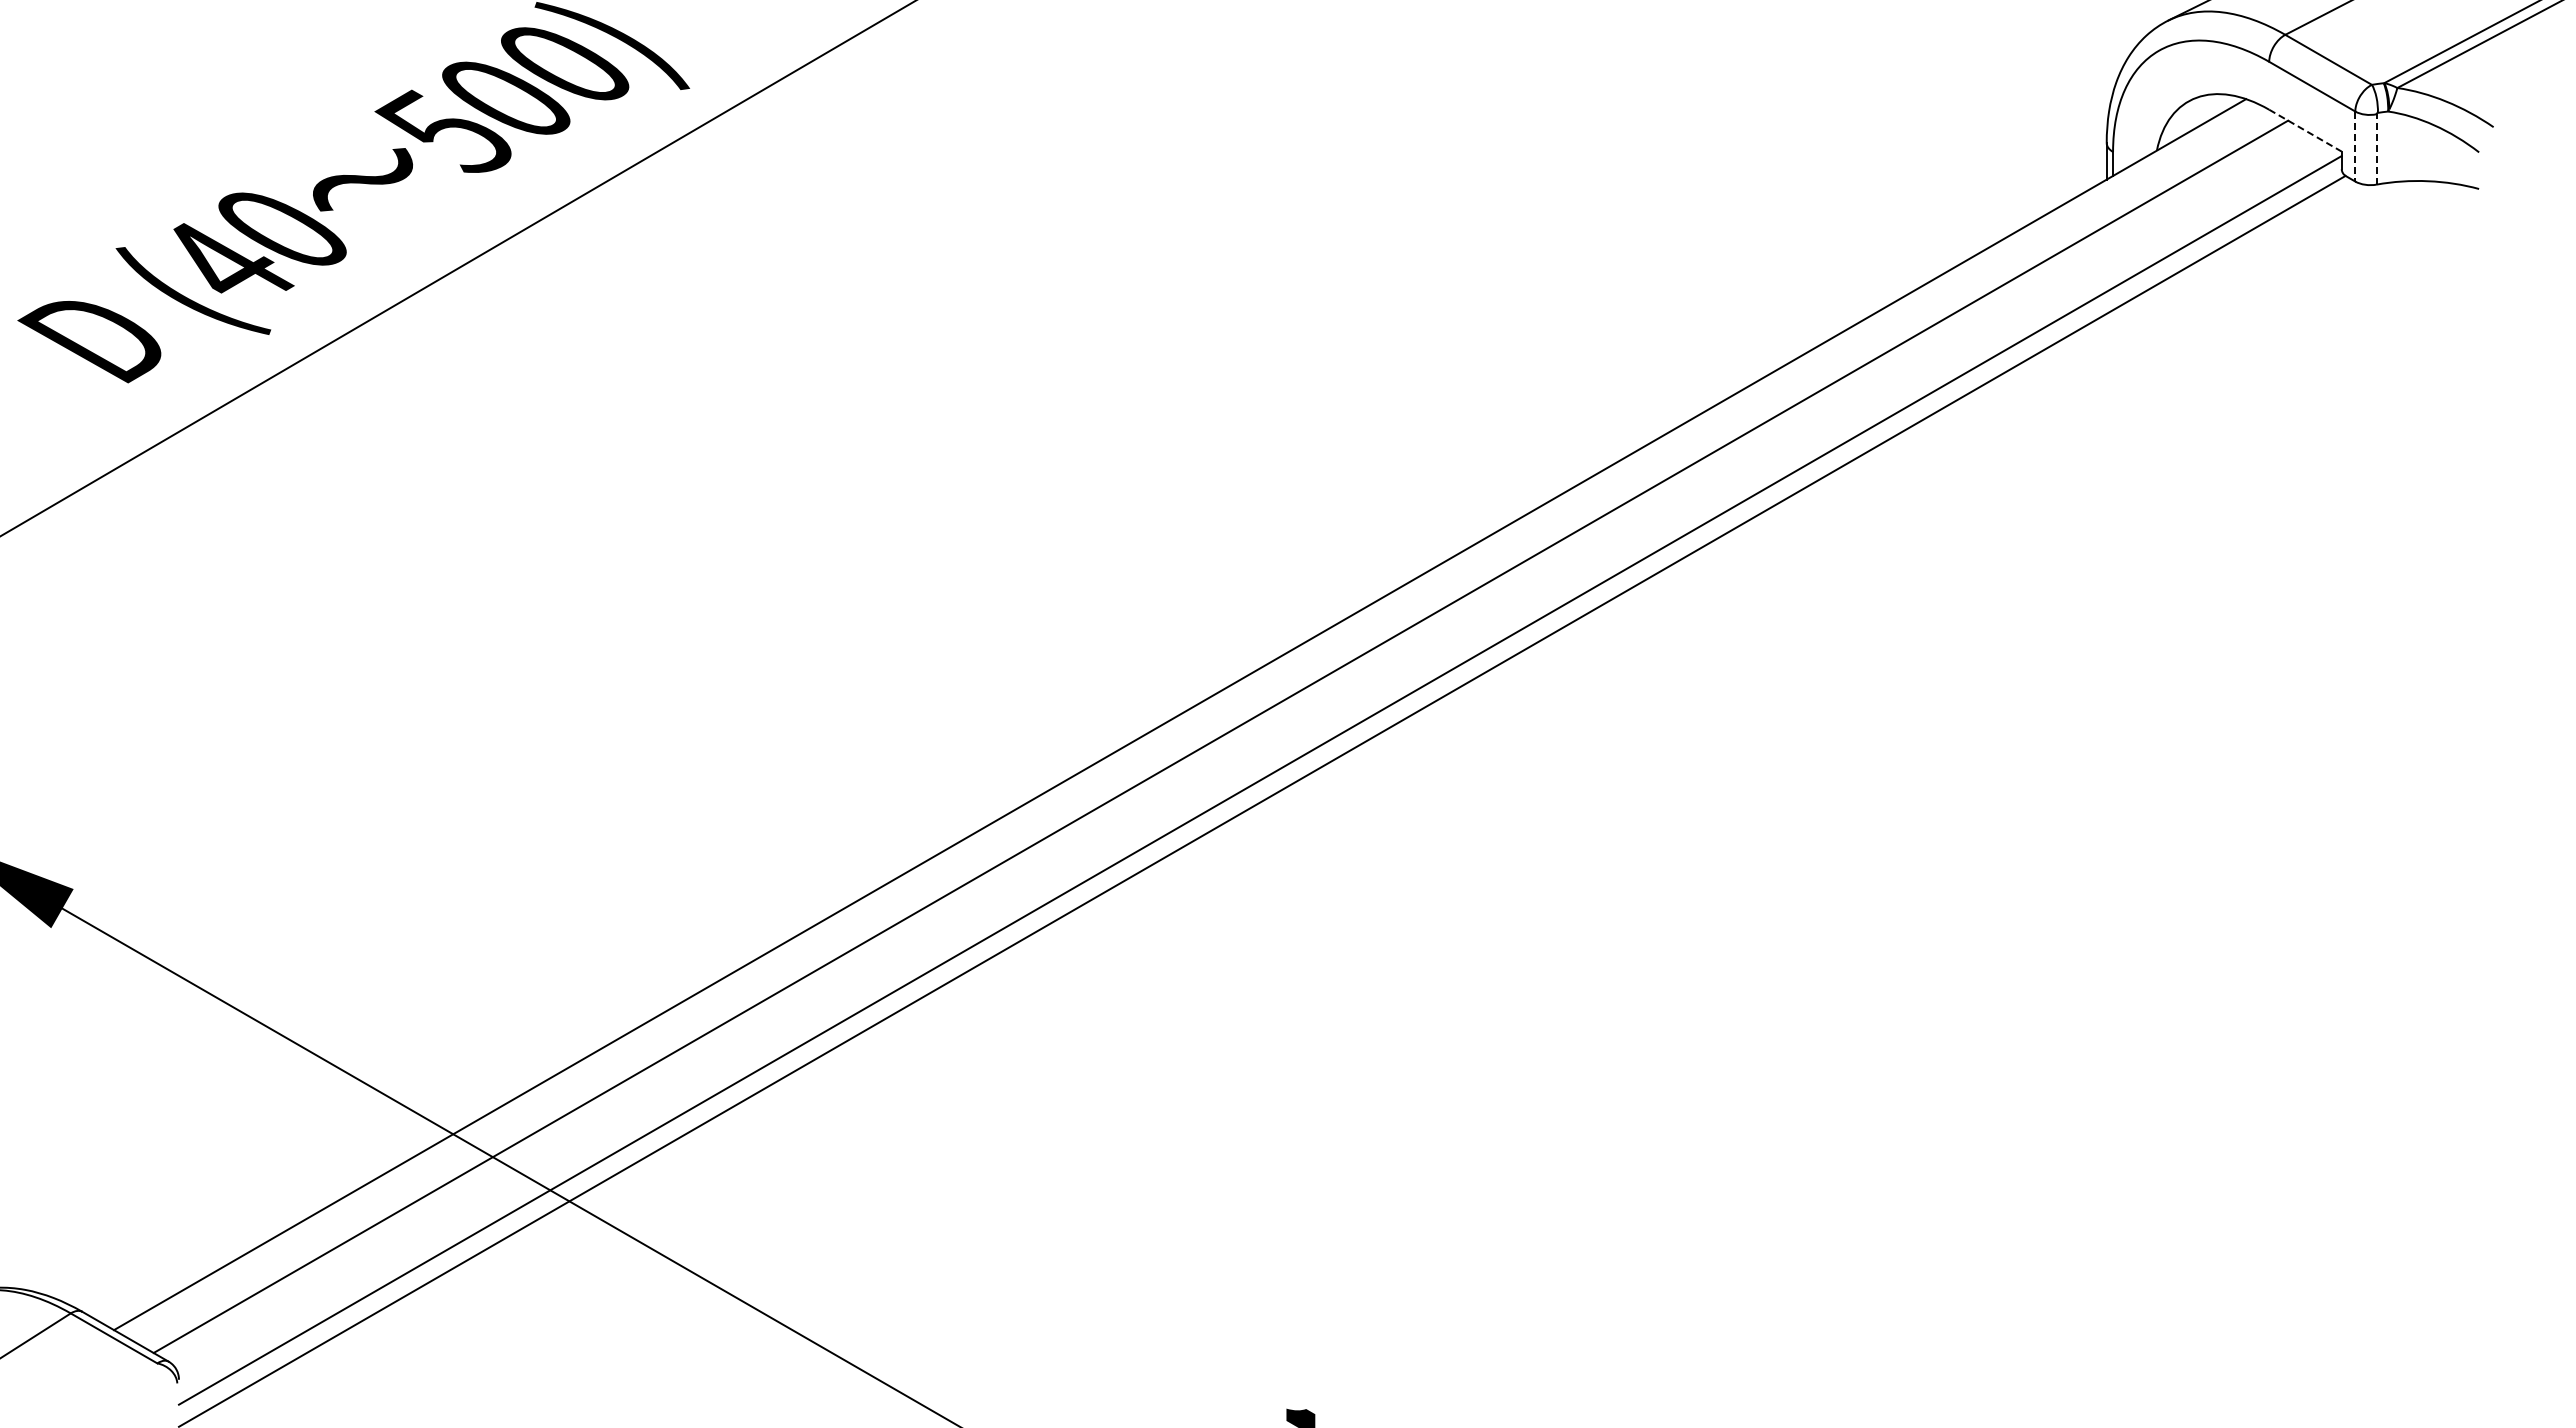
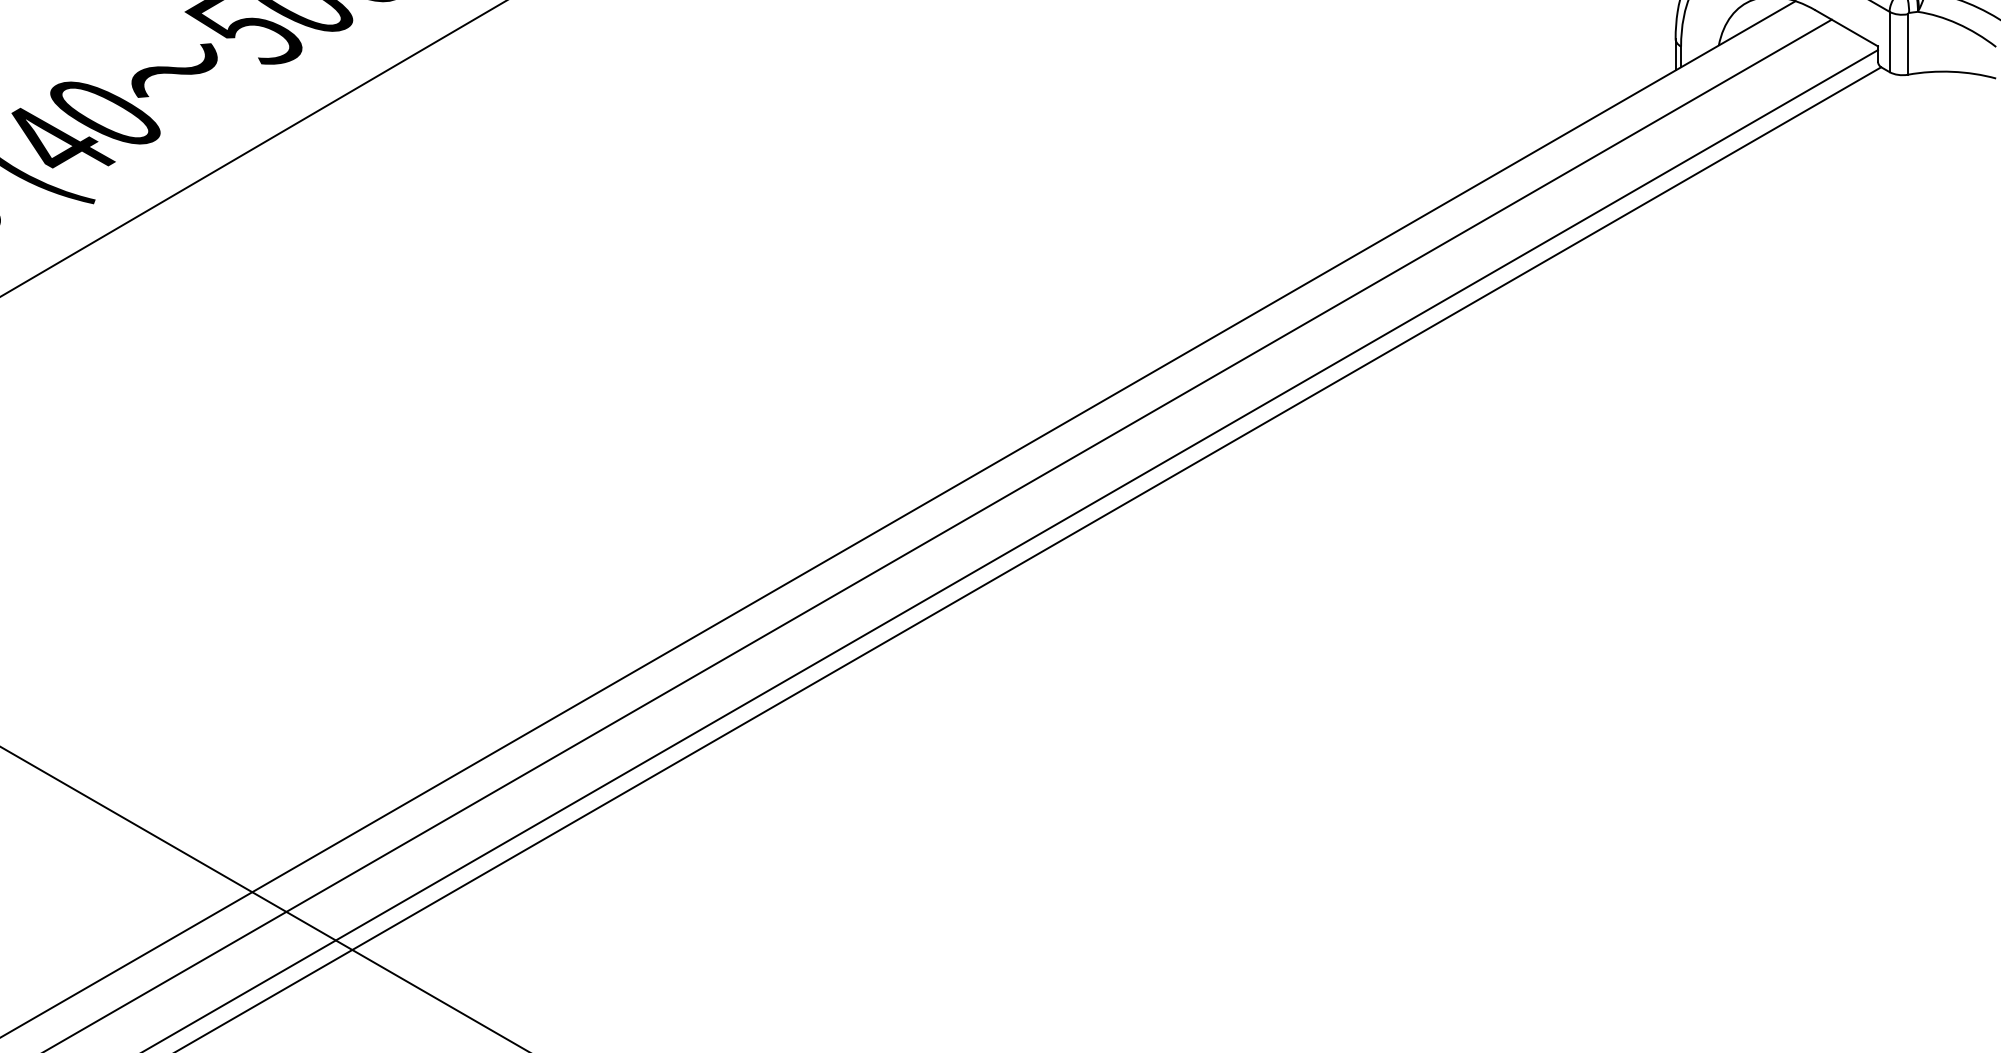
line: (2305, 130) -> (1846, 28), dashed -> solid
line: (2355, 147) -> (1889, 42), dashed -> solid
line: (2376, 148) -> (1907, 43), dashed -> solid

